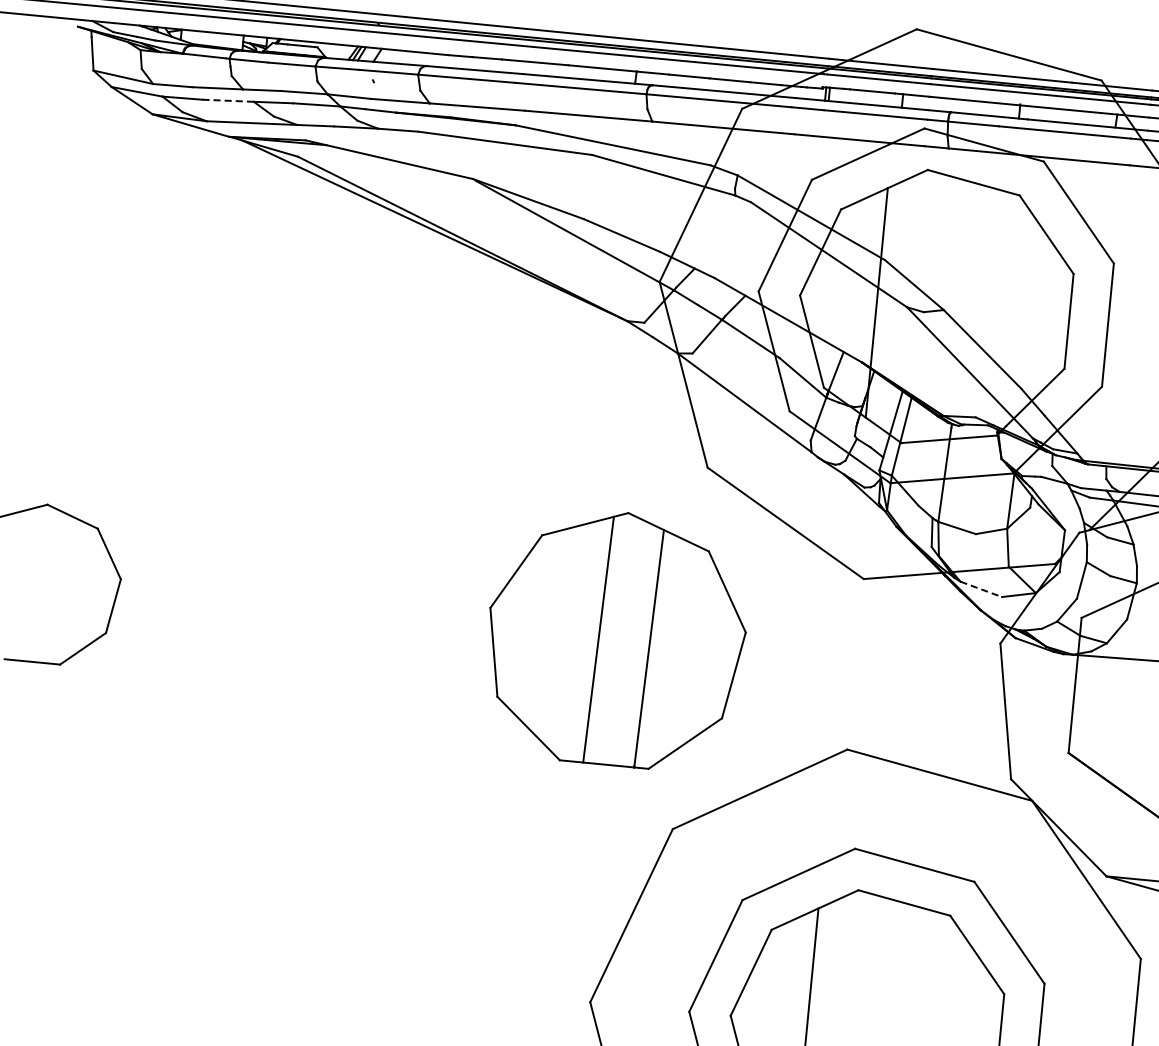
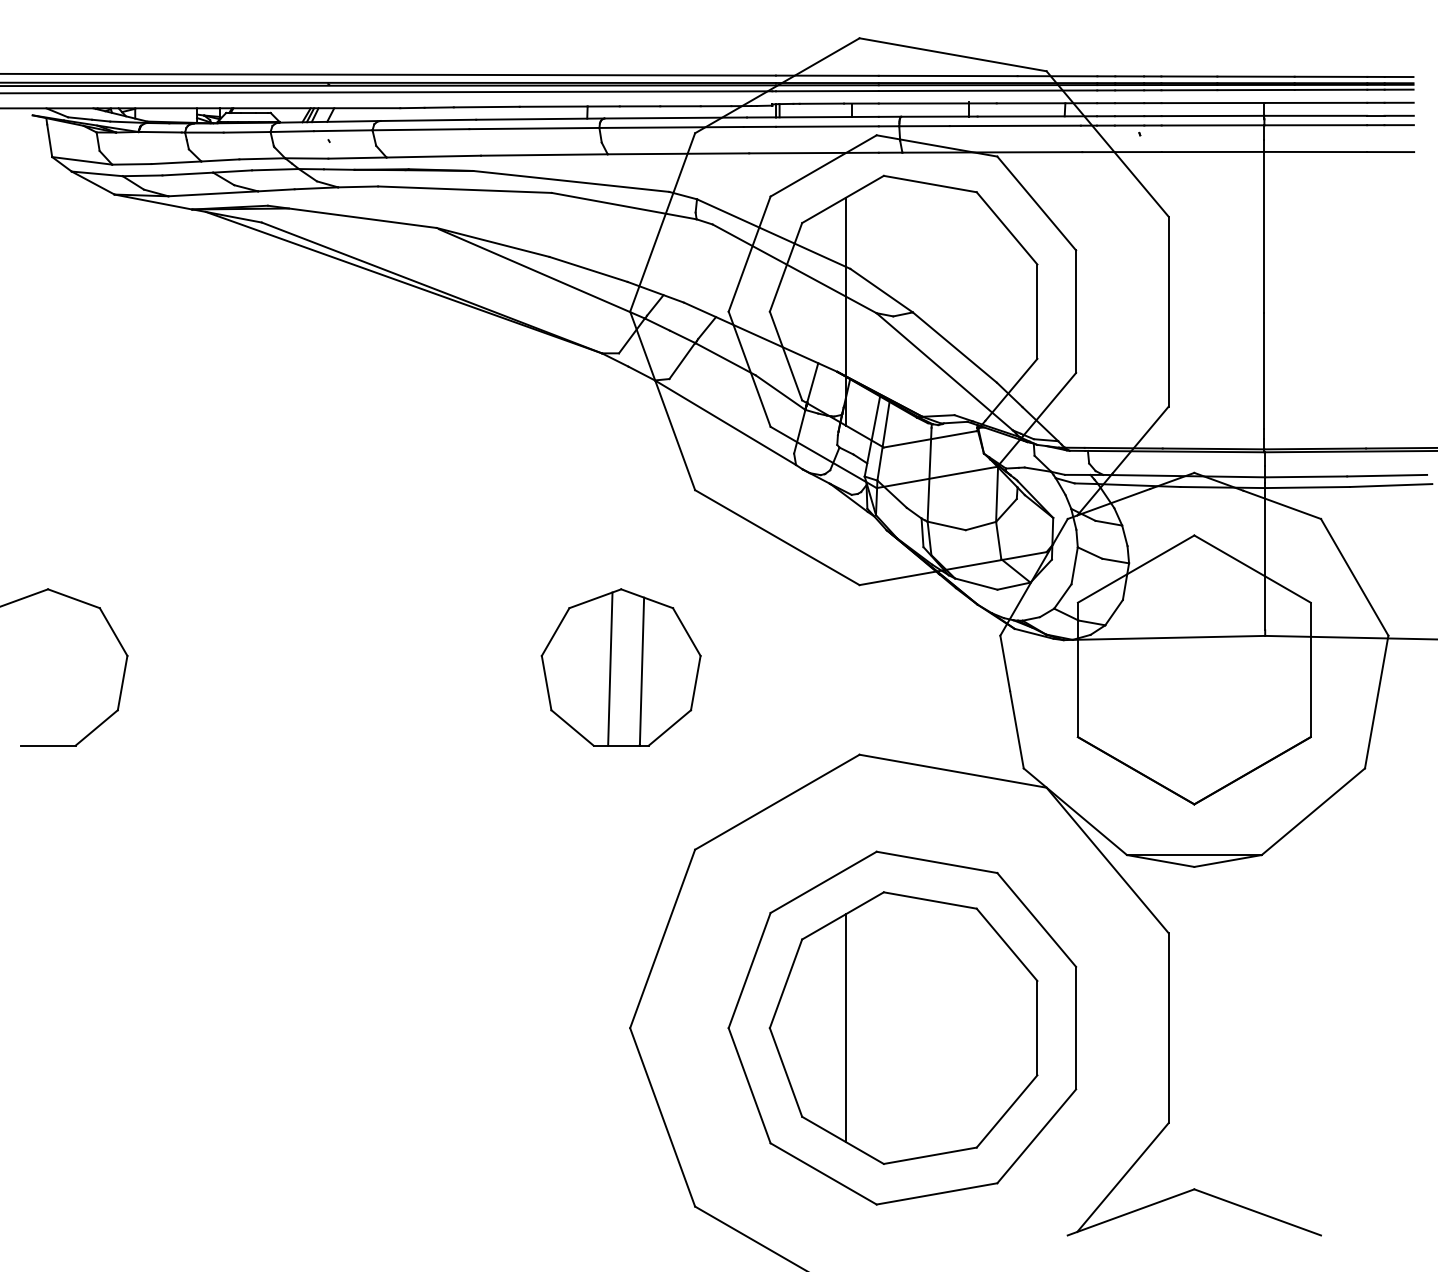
line: (227, 101) -> (187, 174), dashed -> solid
line: (981, 589) -> (976, 584), dashed -> solid
part: (615, 638) -> (620, 667), size x0.62

